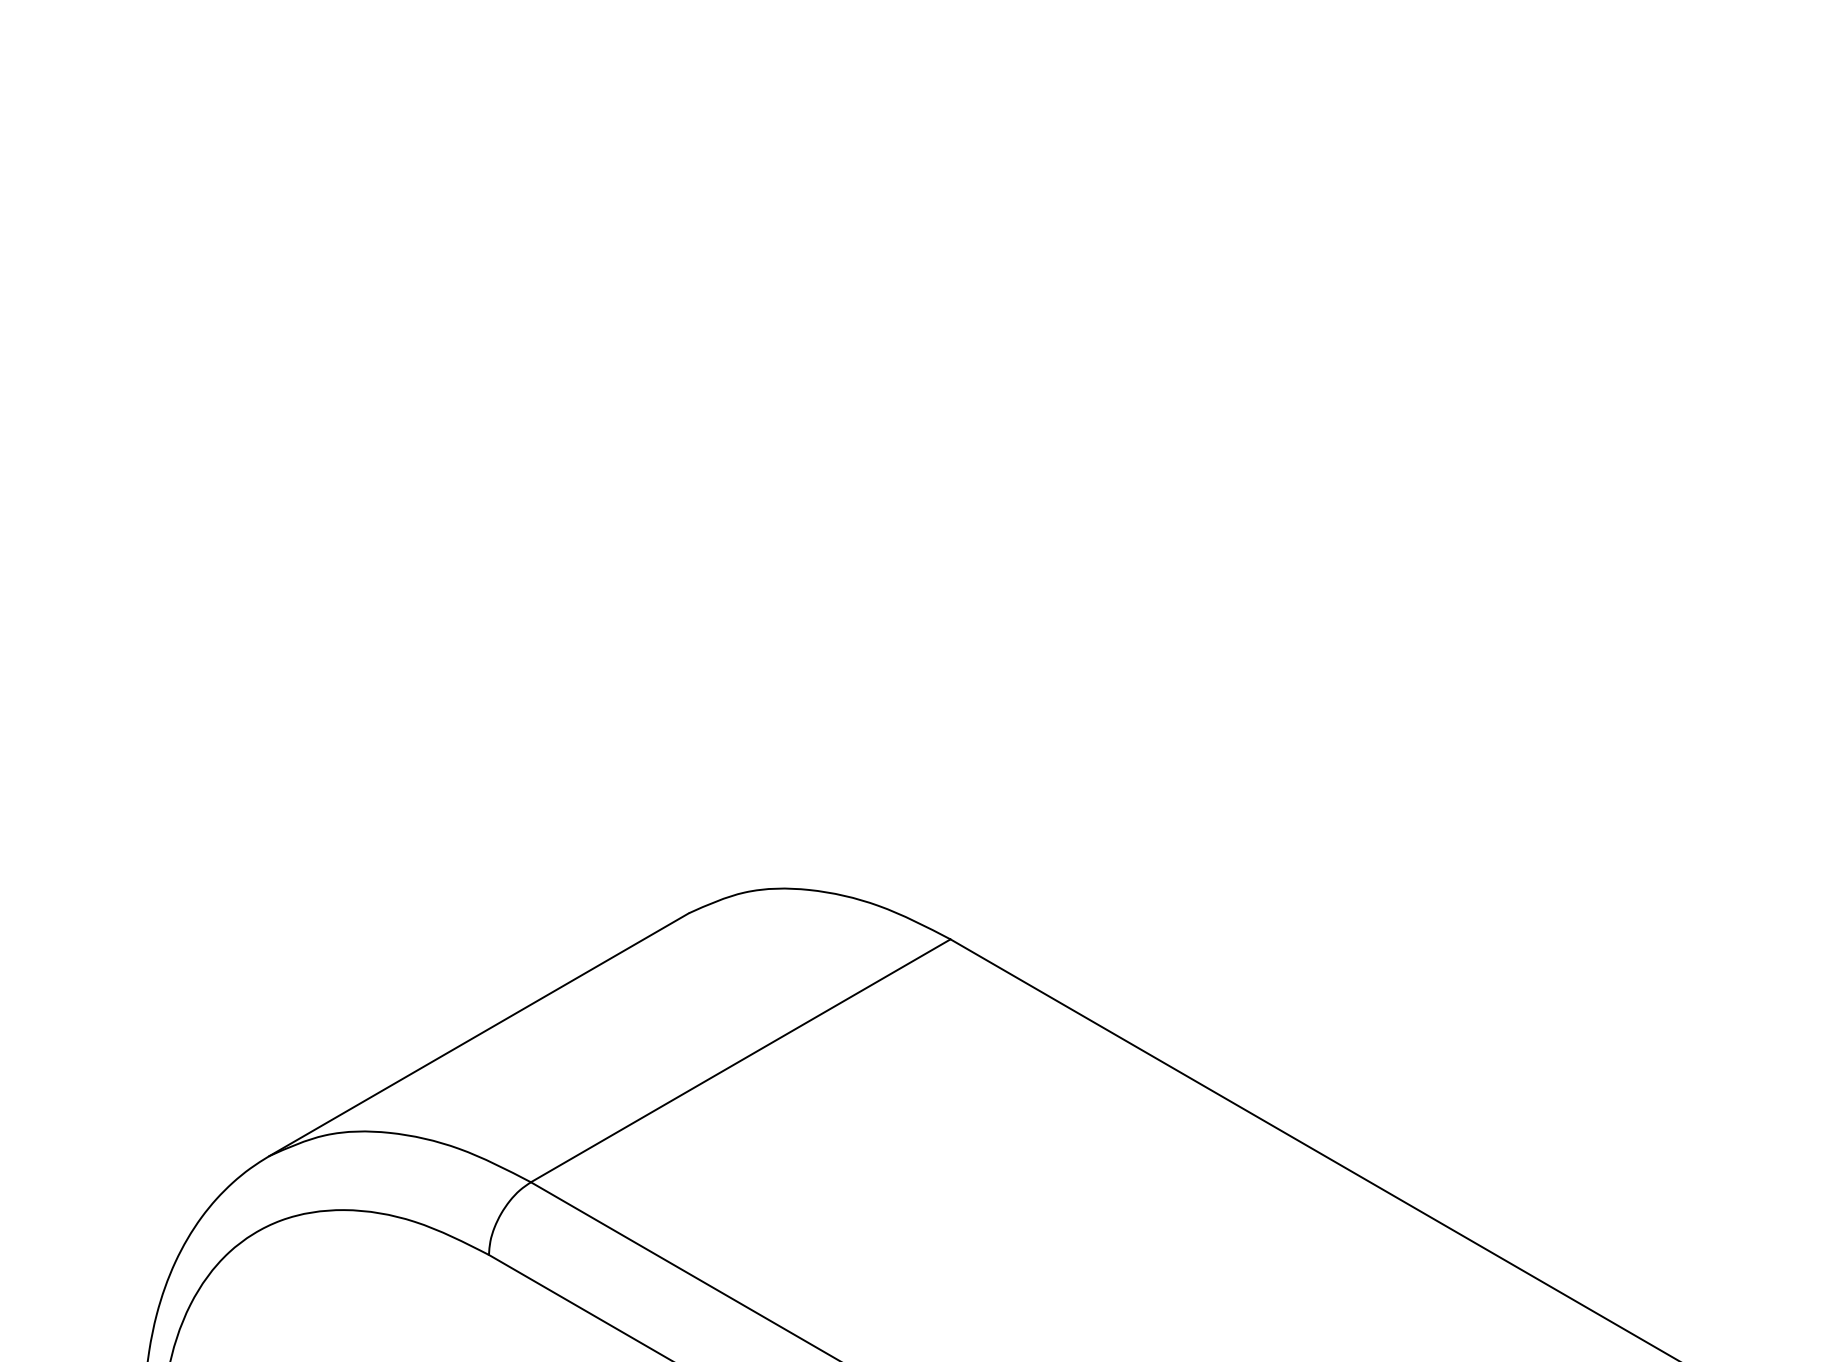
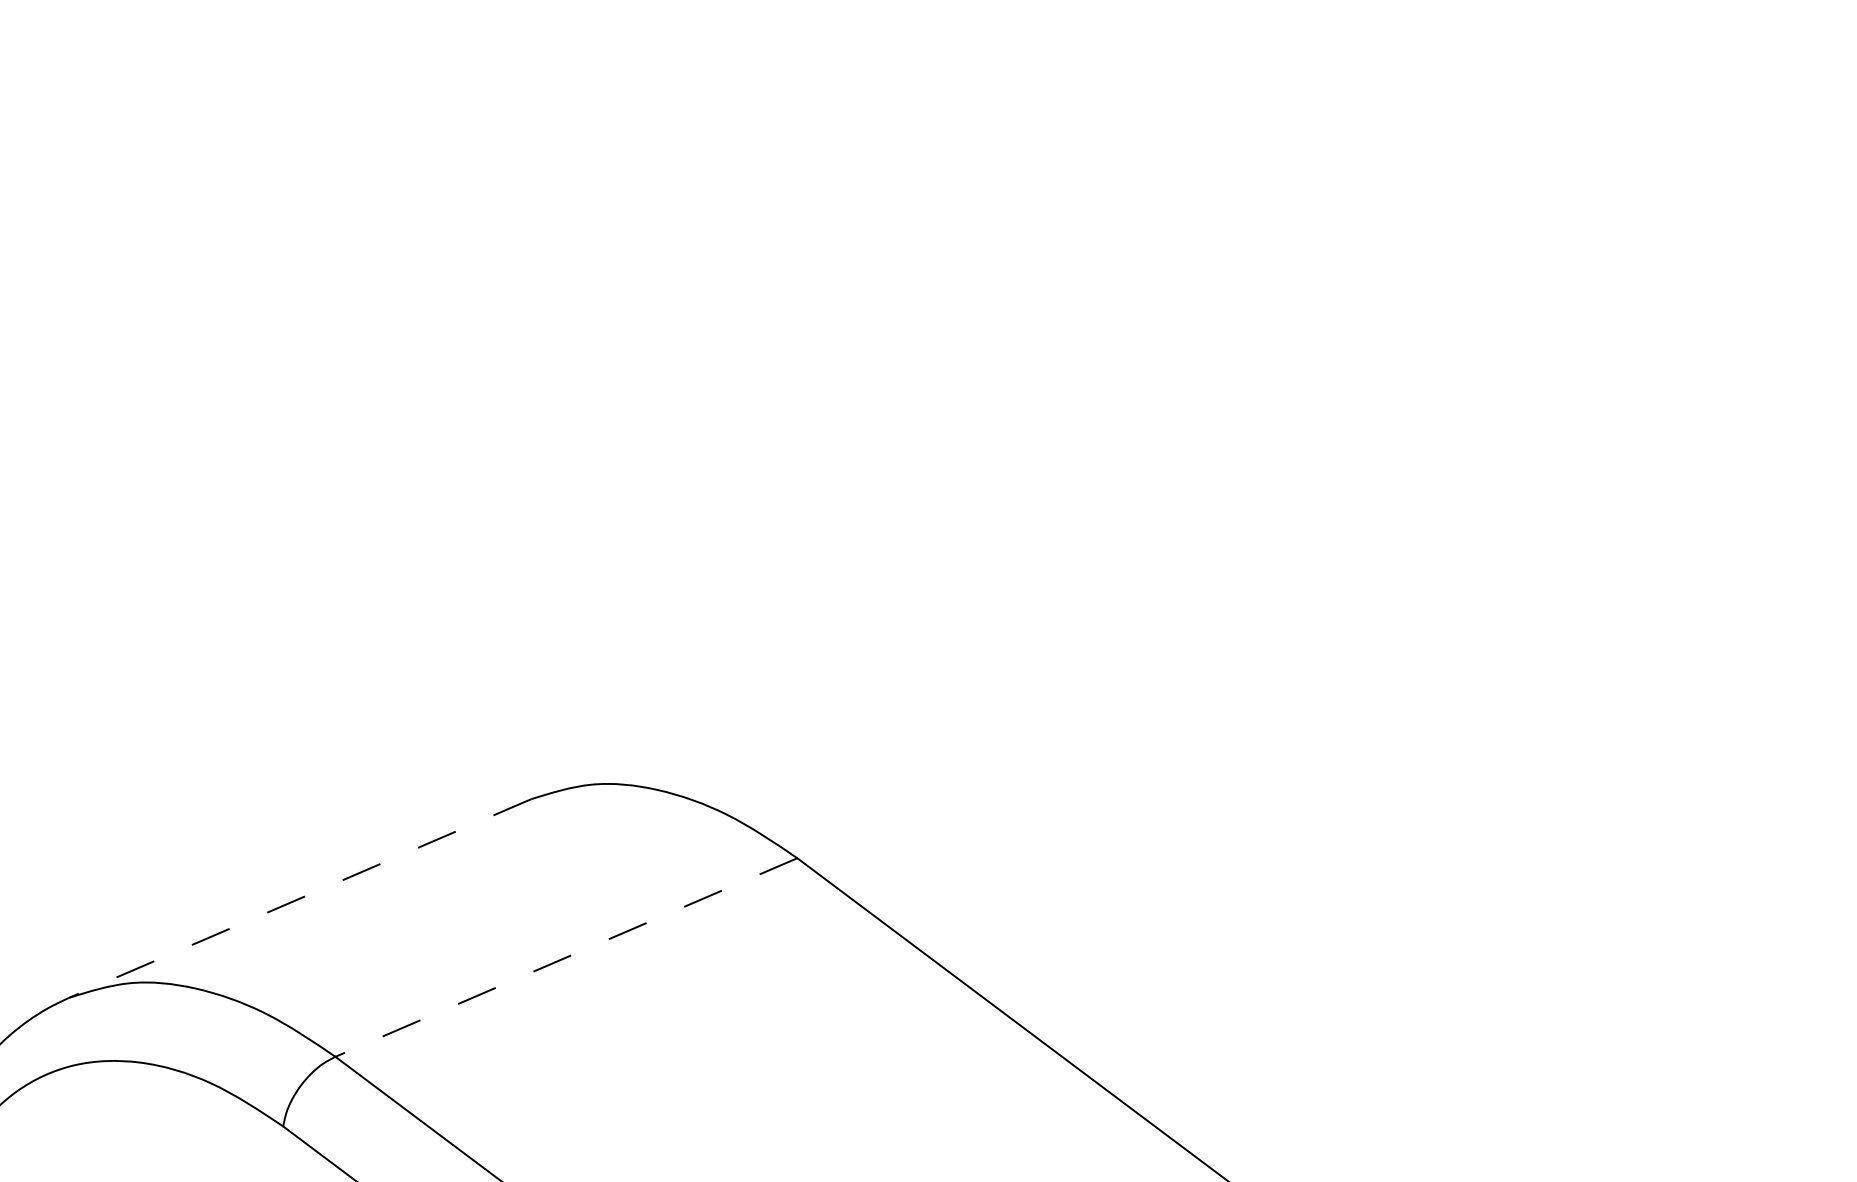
line: (478, 1034) -> (299, 898), solid -> dashed
line: (740, 1061) -> (566, 958), solid -> dashed

